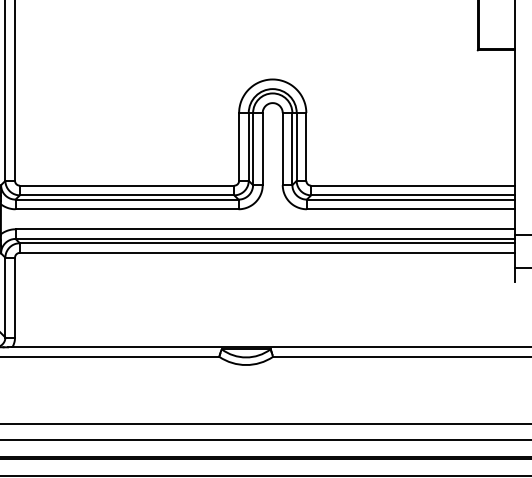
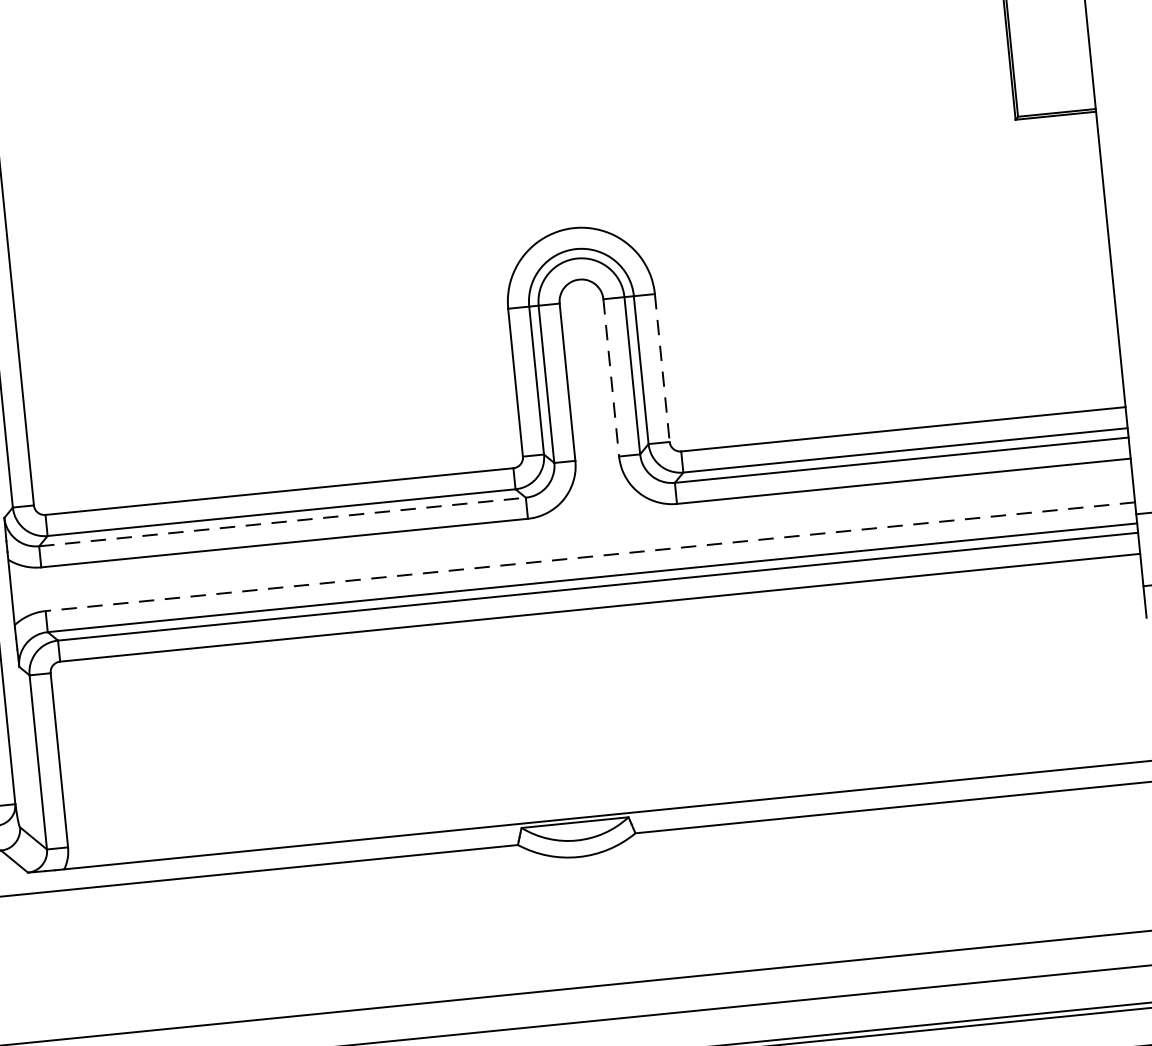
line: (306, 146) -> (662, 366), solid -> dashed
line: (282, 149) -> (610, 378), solid -> dashed
line: (127, 199) -> (283, 521), solid -> dashed
line: (265, 229) -> (591, 557), solid -> dashed

